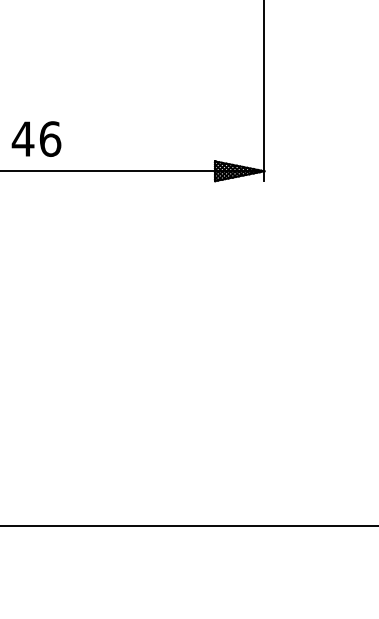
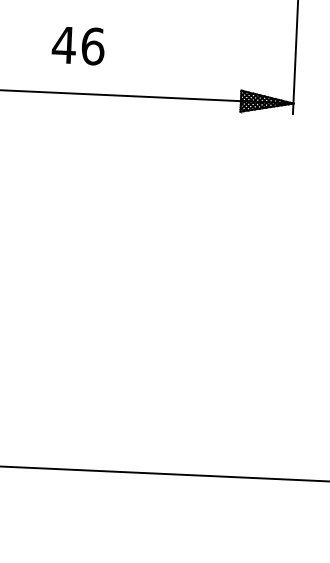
text: (36, 138) -> (78, 45), moved

